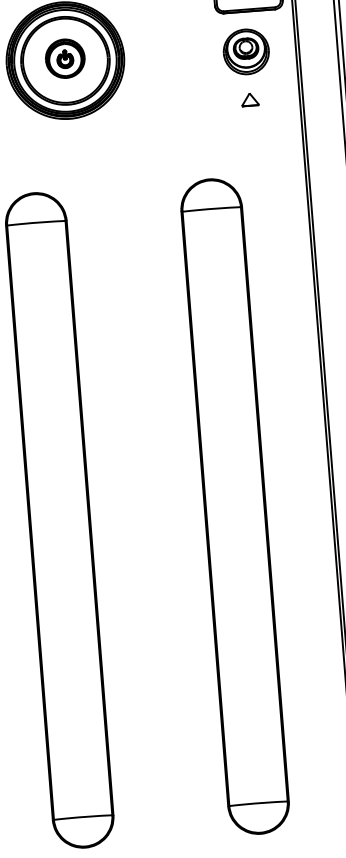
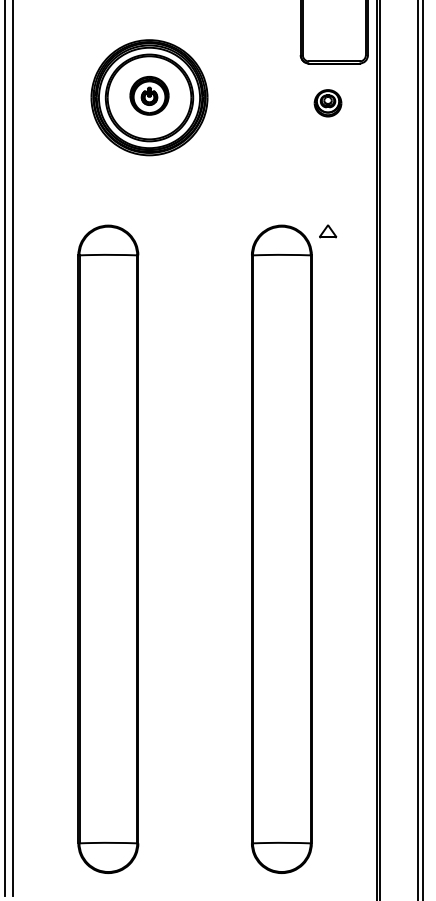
part: (245, 52) -> (327, 103), size x0.6
part: (250, 99) -> (328, 231), moved

